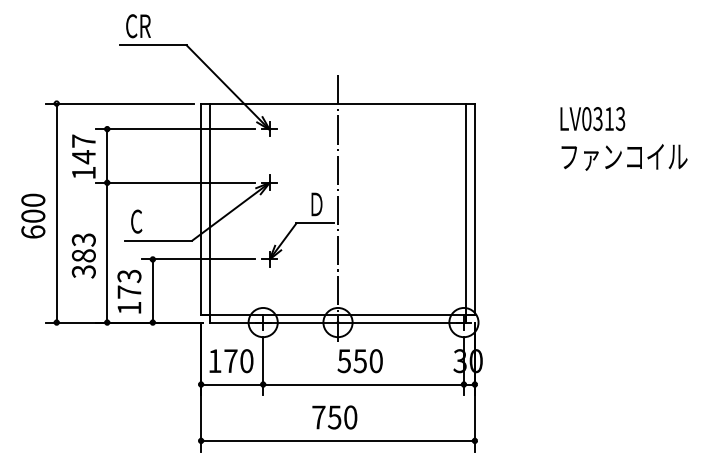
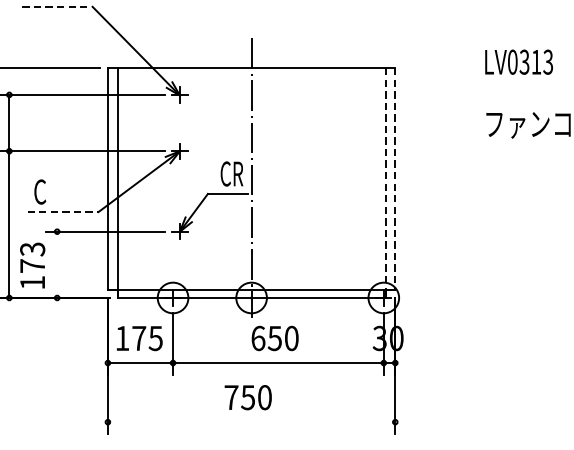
line: (153, 45) -> (57, 7), solid -> dashed
text: (592, 118) -> (518, 61), moved
text: (318, 204) -> (231, 174), Ｄ -> CR
line: (474, 209) -> (394, 179), solid -> dashed
line: (465, 213) -> (385, 183), solid -> dashed
line: (158, 240) -> (63, 211), solid -> dashed
line: (152, 290) -> (56, 264), removed
text: (246, 361) -> (155, 338), 170 -> 175
text: (344, 361) -> (258, 338), 550 -> 650
line: (337, 440) -> (251, 421), removed

